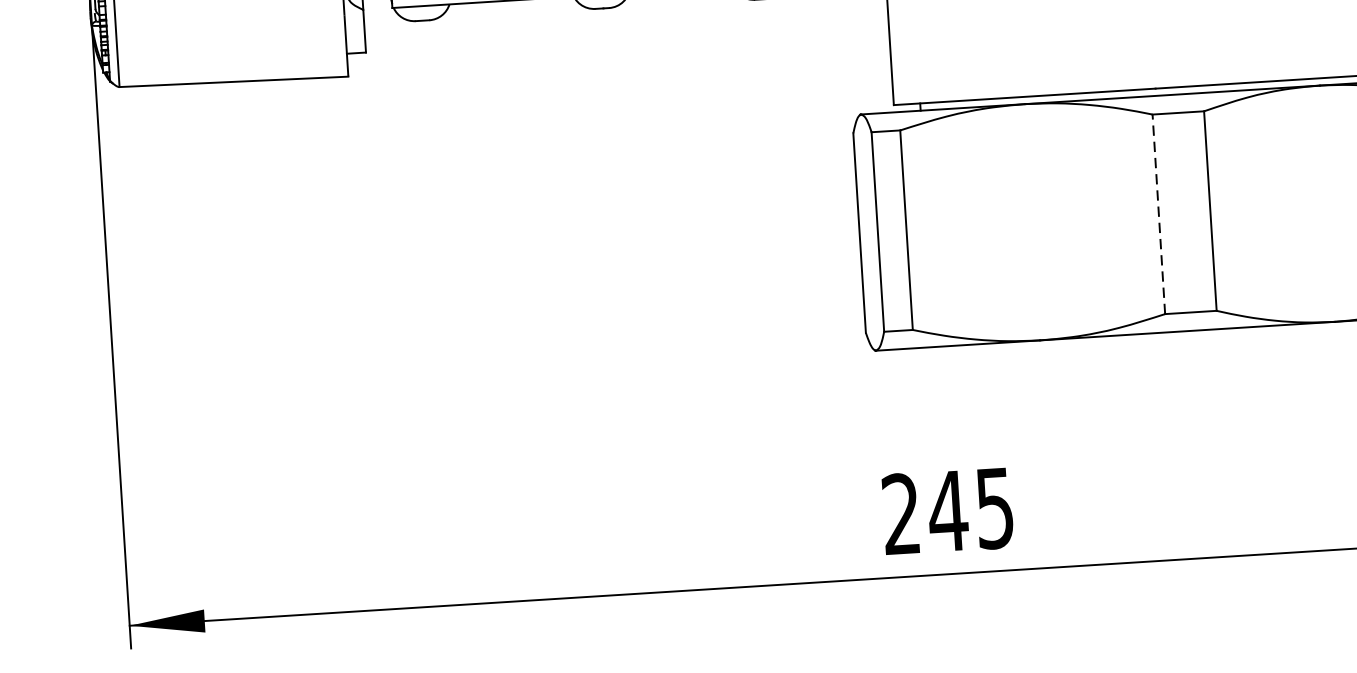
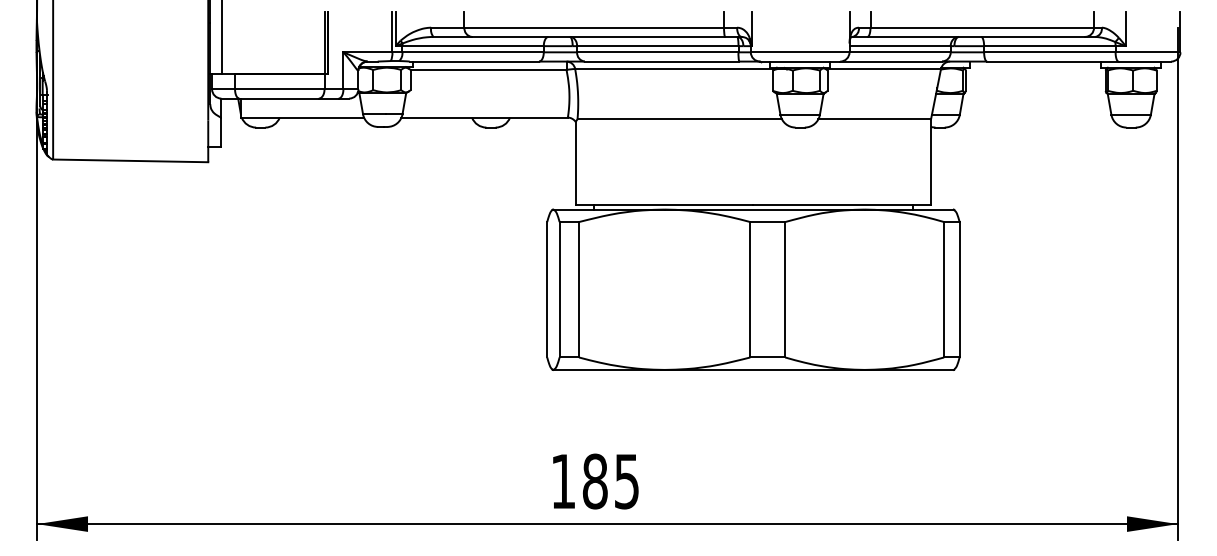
line: (1159, 213) -> (750, 289), dashed -> solid
text: (924, 512) -> (579, 481), 245 -> 185

